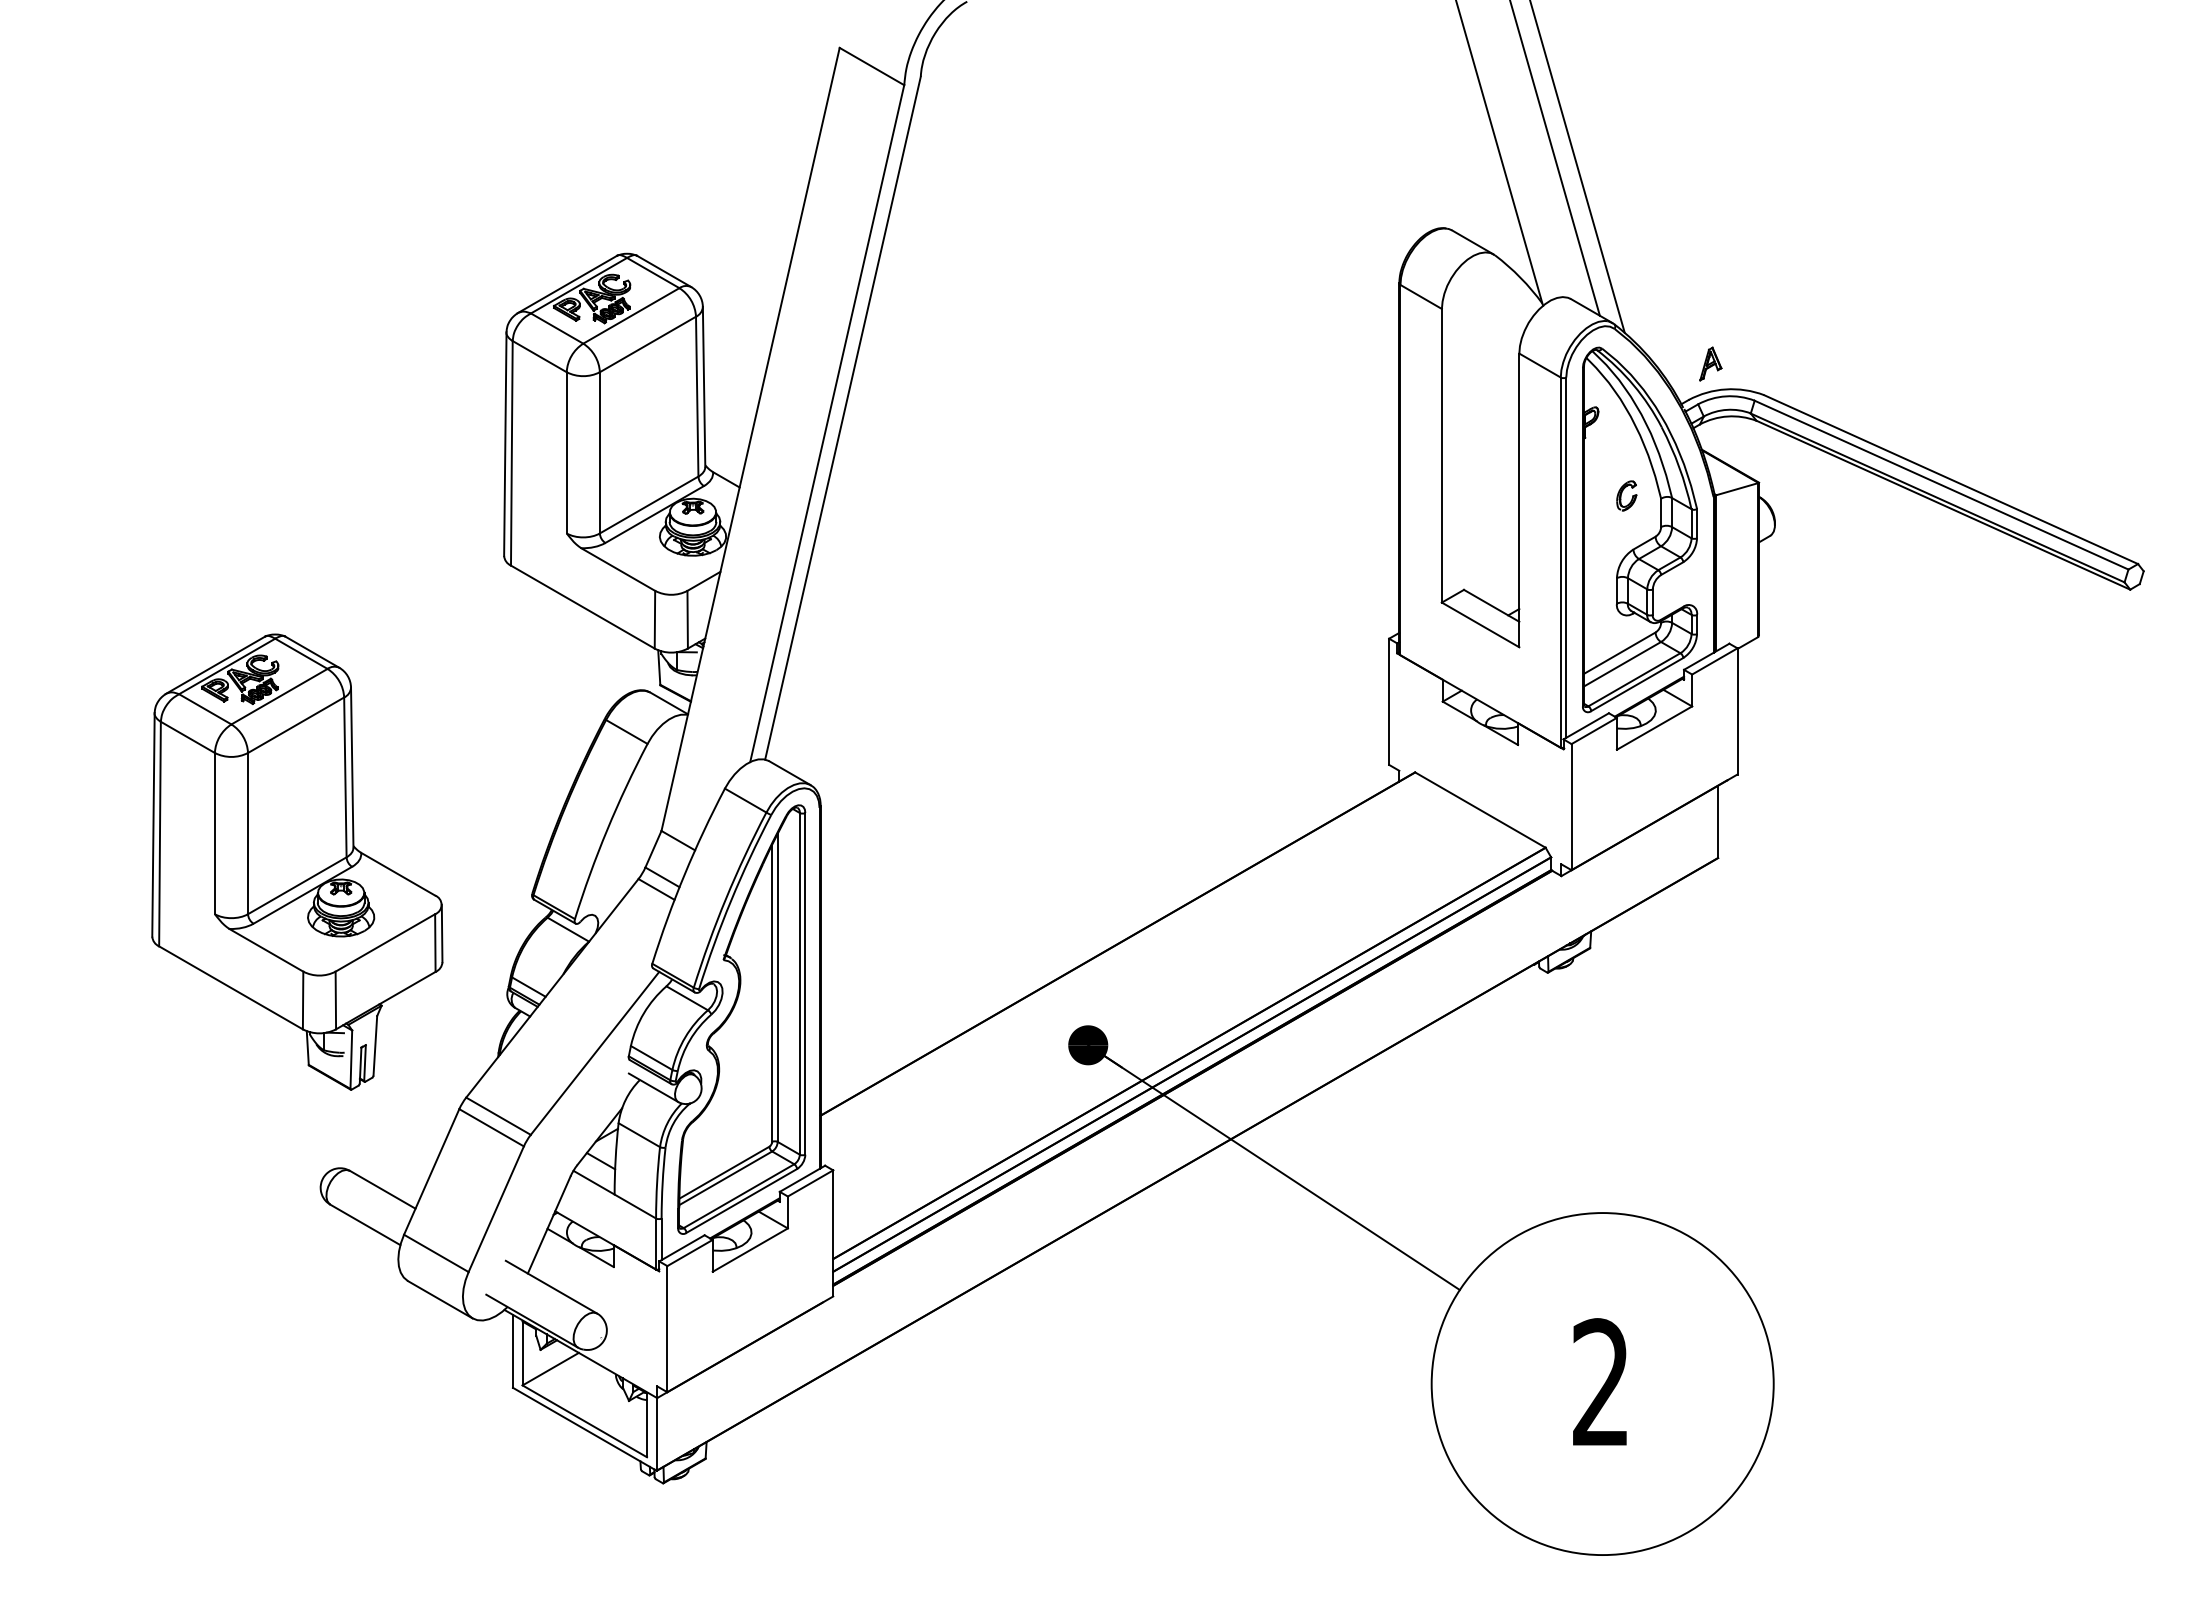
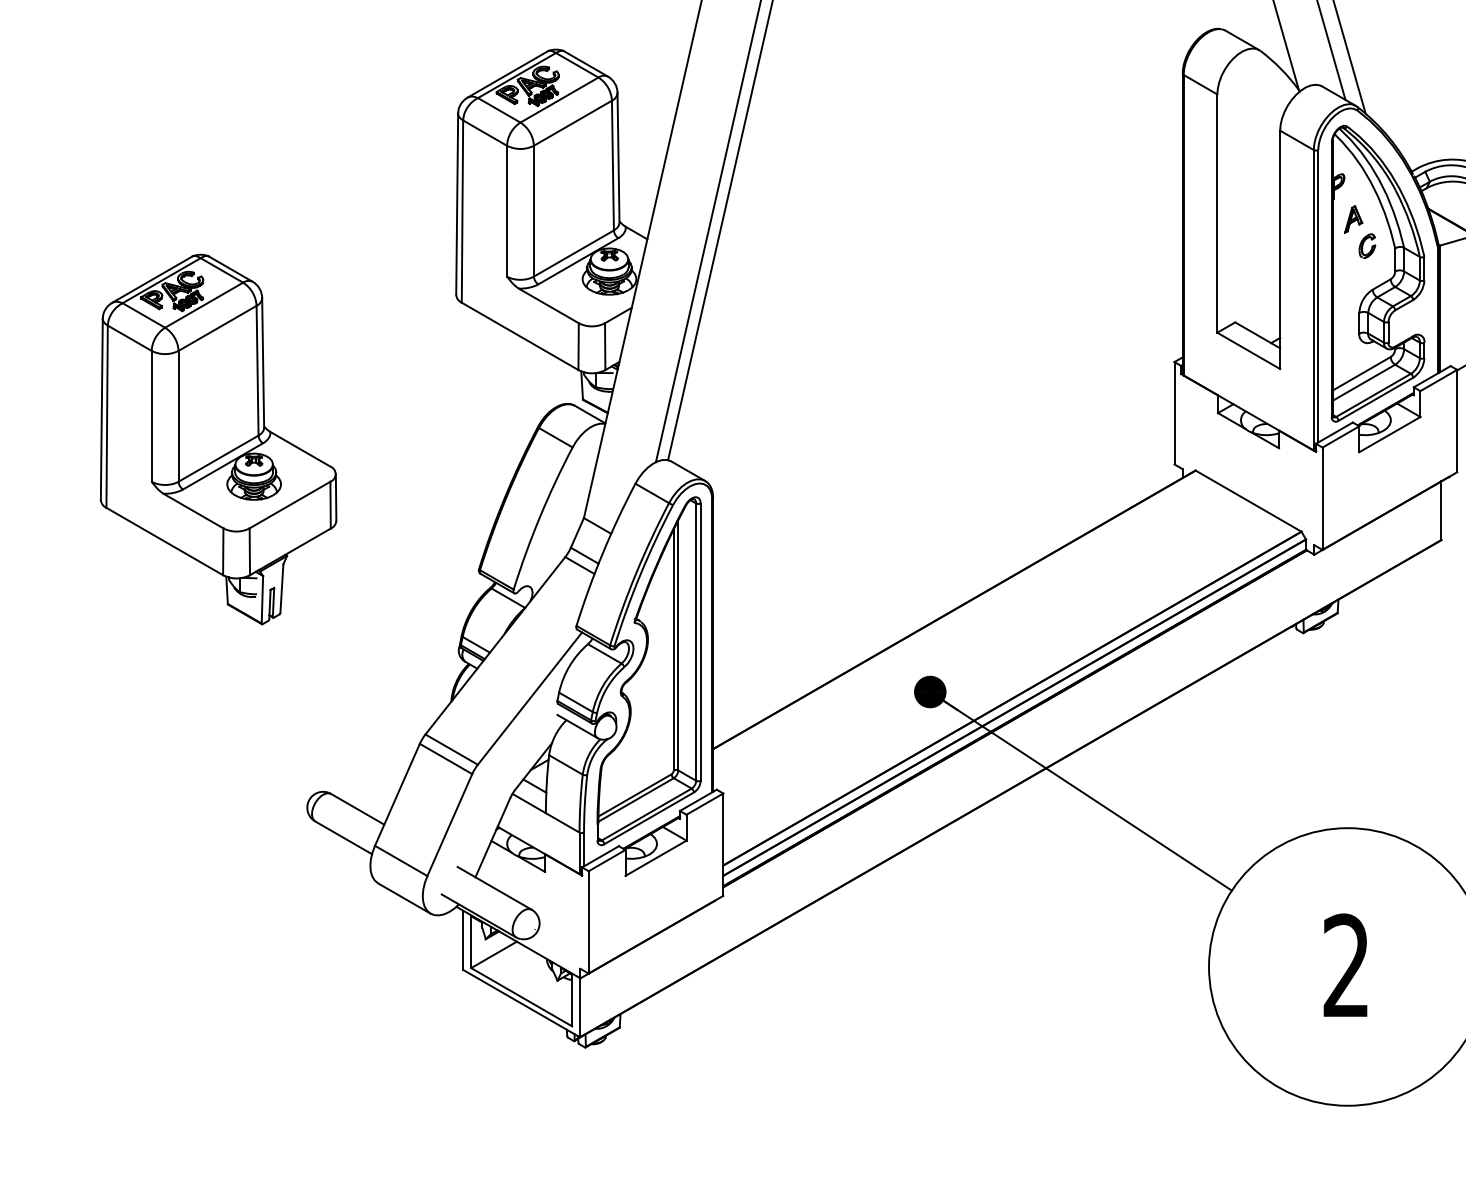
part: (1710, 363) -> (1353, 219), moved
part: (297, 861) -> (218, 438), moved

